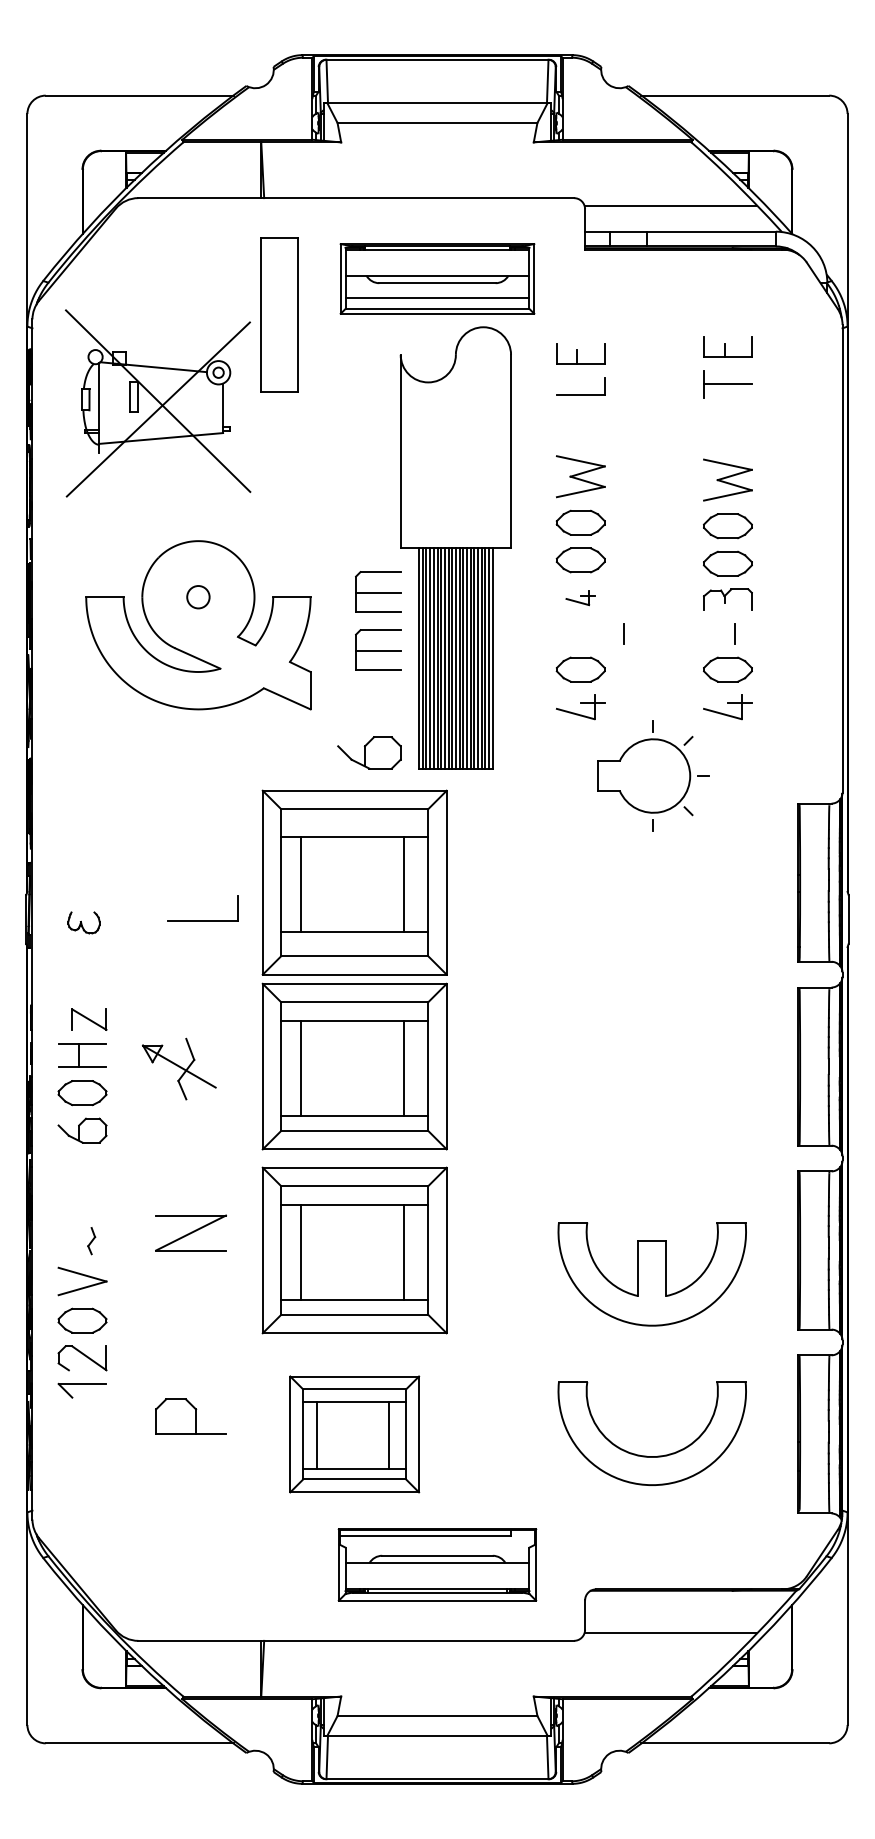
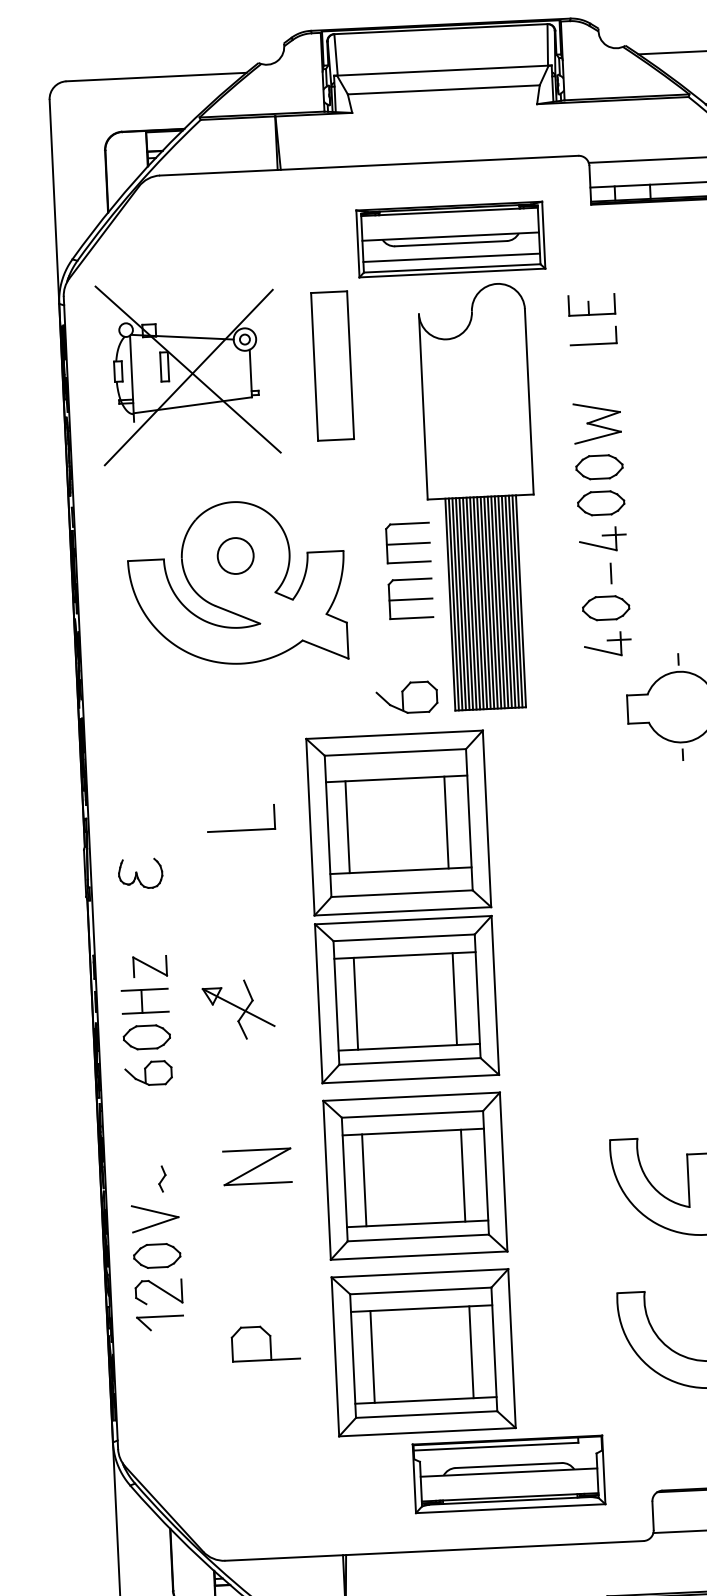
part: (279, 314) -> (332, 365), moved
circle: (198, 596) -> (235, 555), size x1.67
part: (580, 597) -> (602, 538), size x1.67
line: (623, 633) -> (610, 573), moved
part: (202, 920) -> (241, 830), moved
part: (83, 922) -> (140, 873), size x1.43
part: (354, 1434) -> (423, 1352), size x1.43

